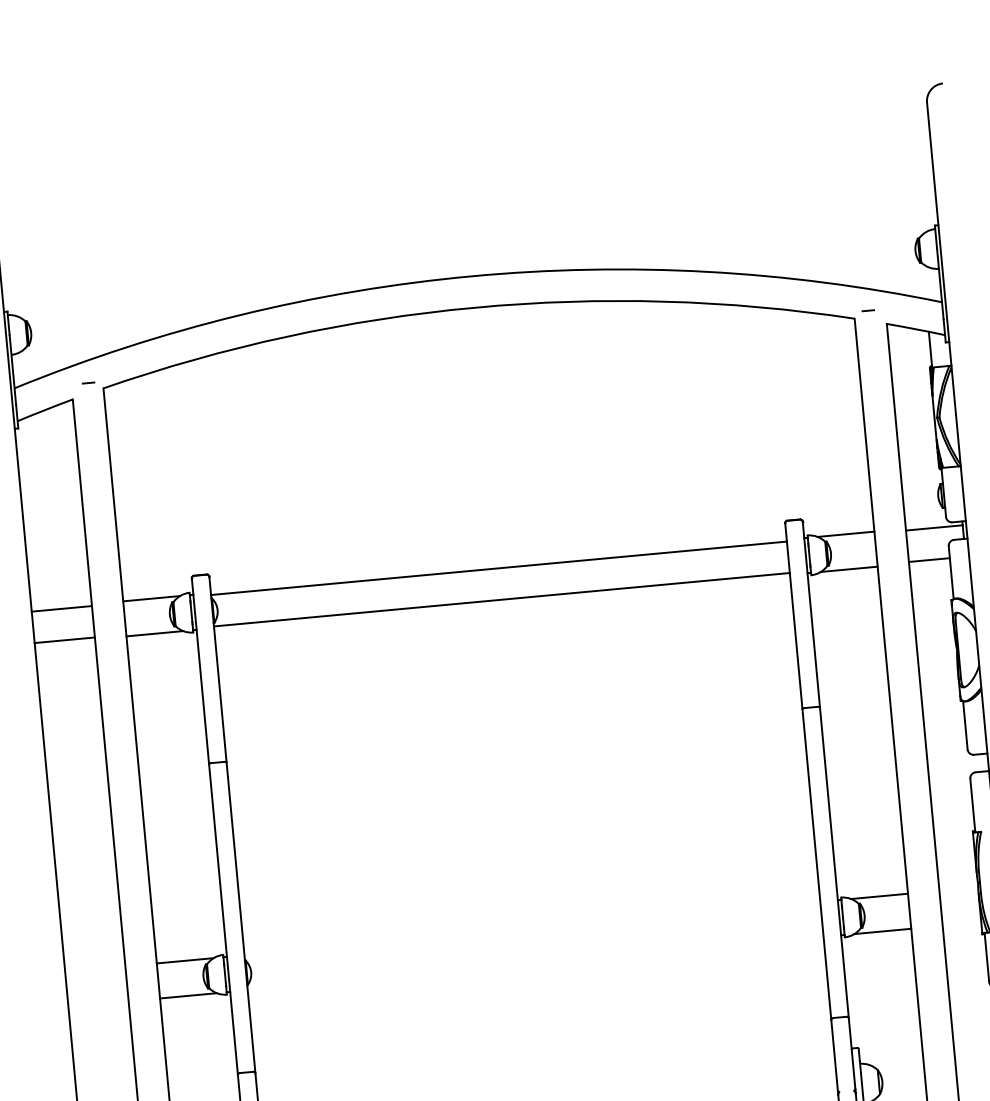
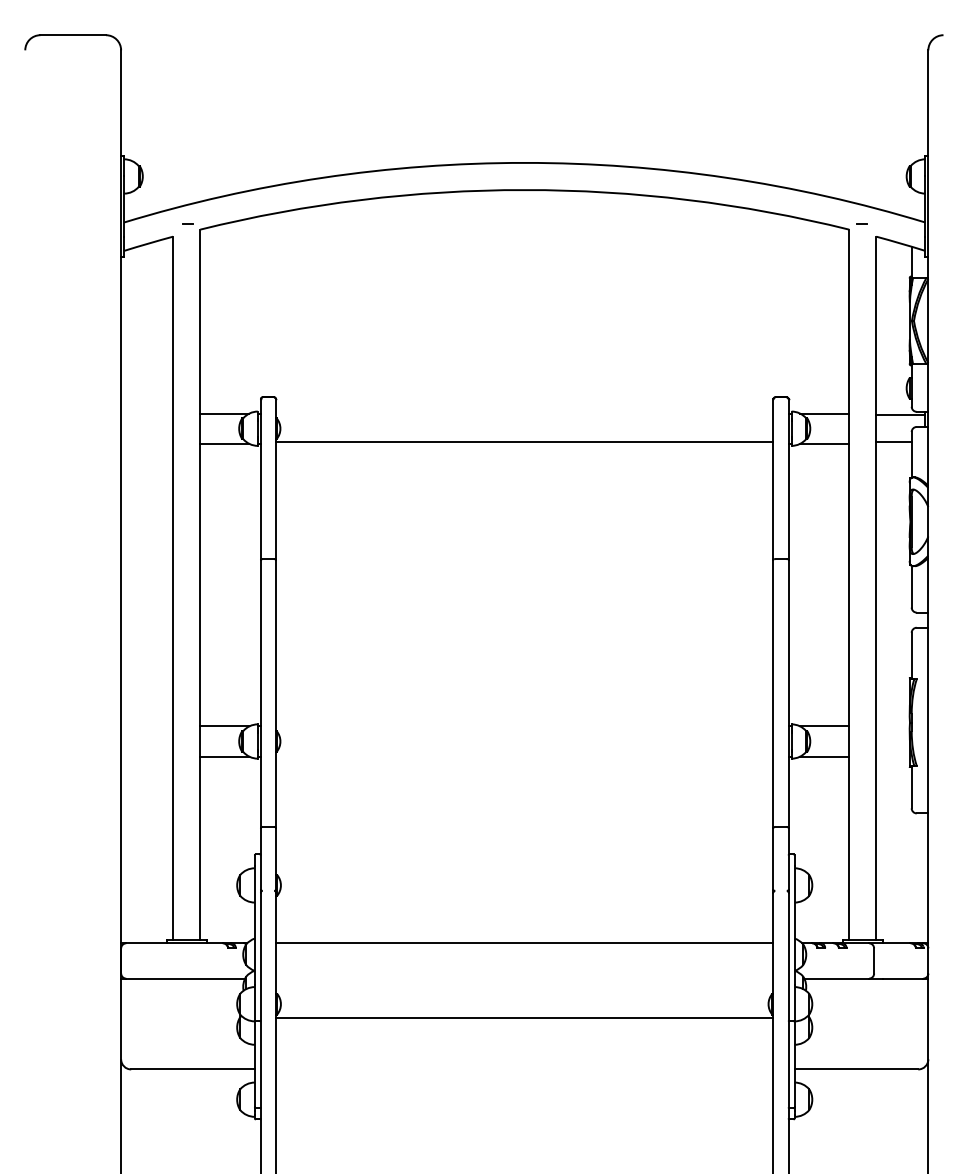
line: (498, 568) -> (524, 415), removed
line: (62, 609) -> (147, 415), removed
line: (65, 640) -> (147, 442), removed

